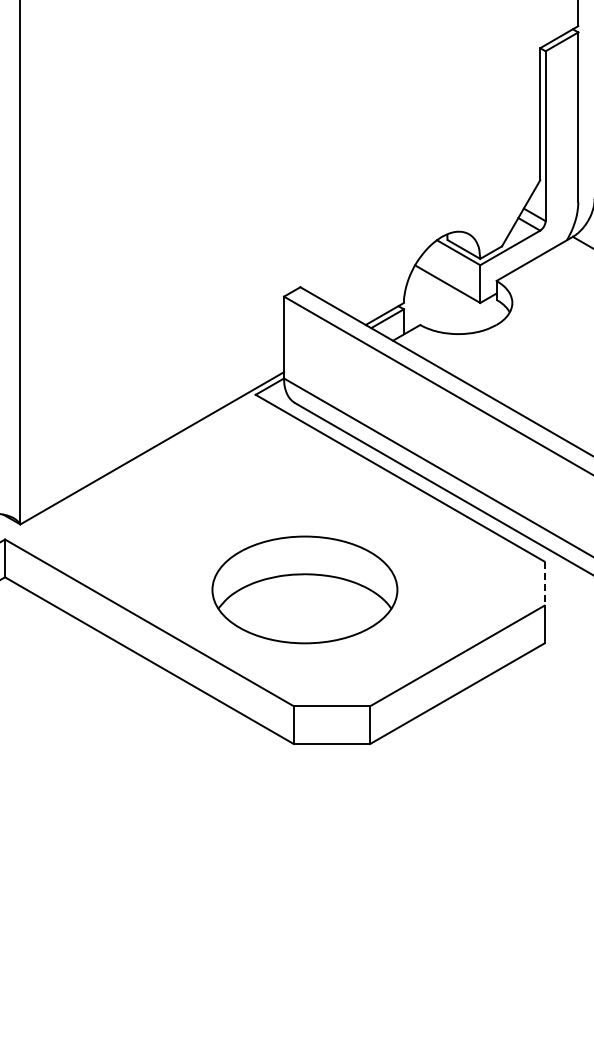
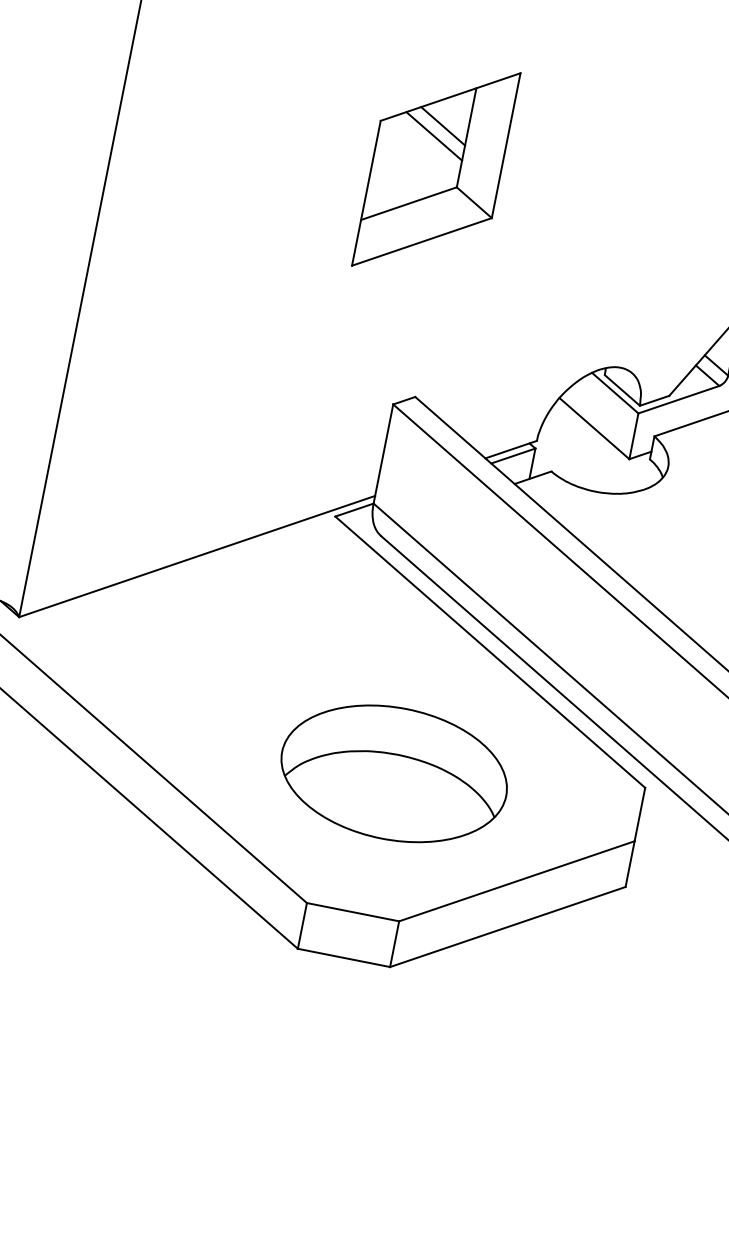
part: (281, 102) -> (436, 168), added
line: (544, 584) -> (639, 815), dashed -> solid
part: (304, 589) -> (393, 773), moved

